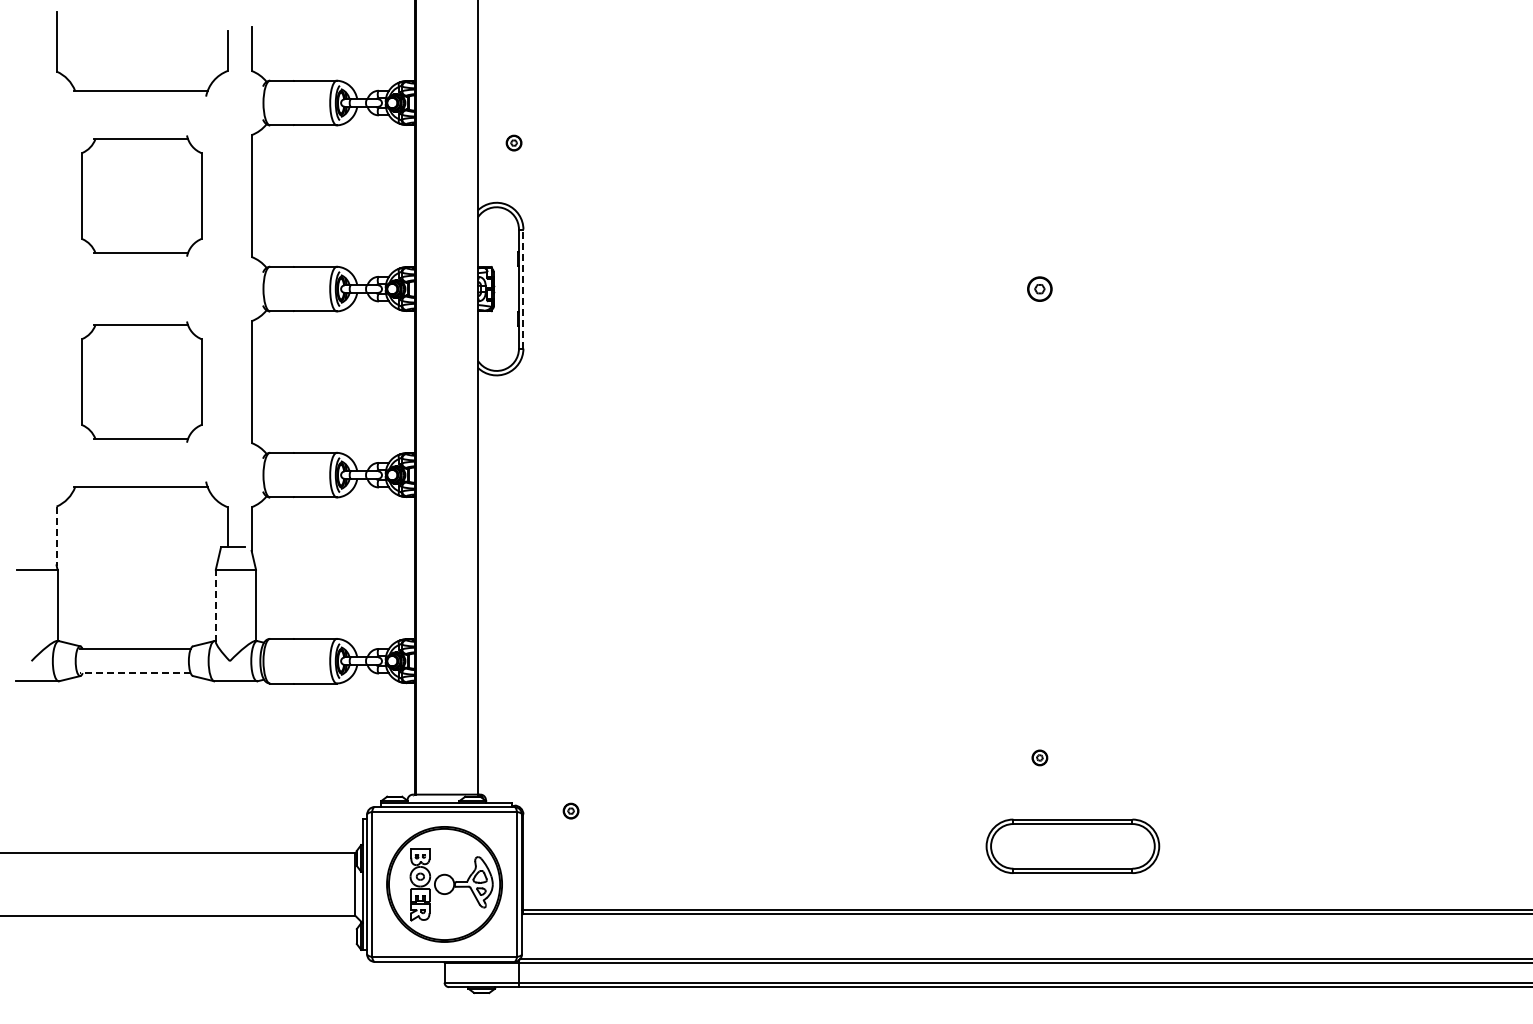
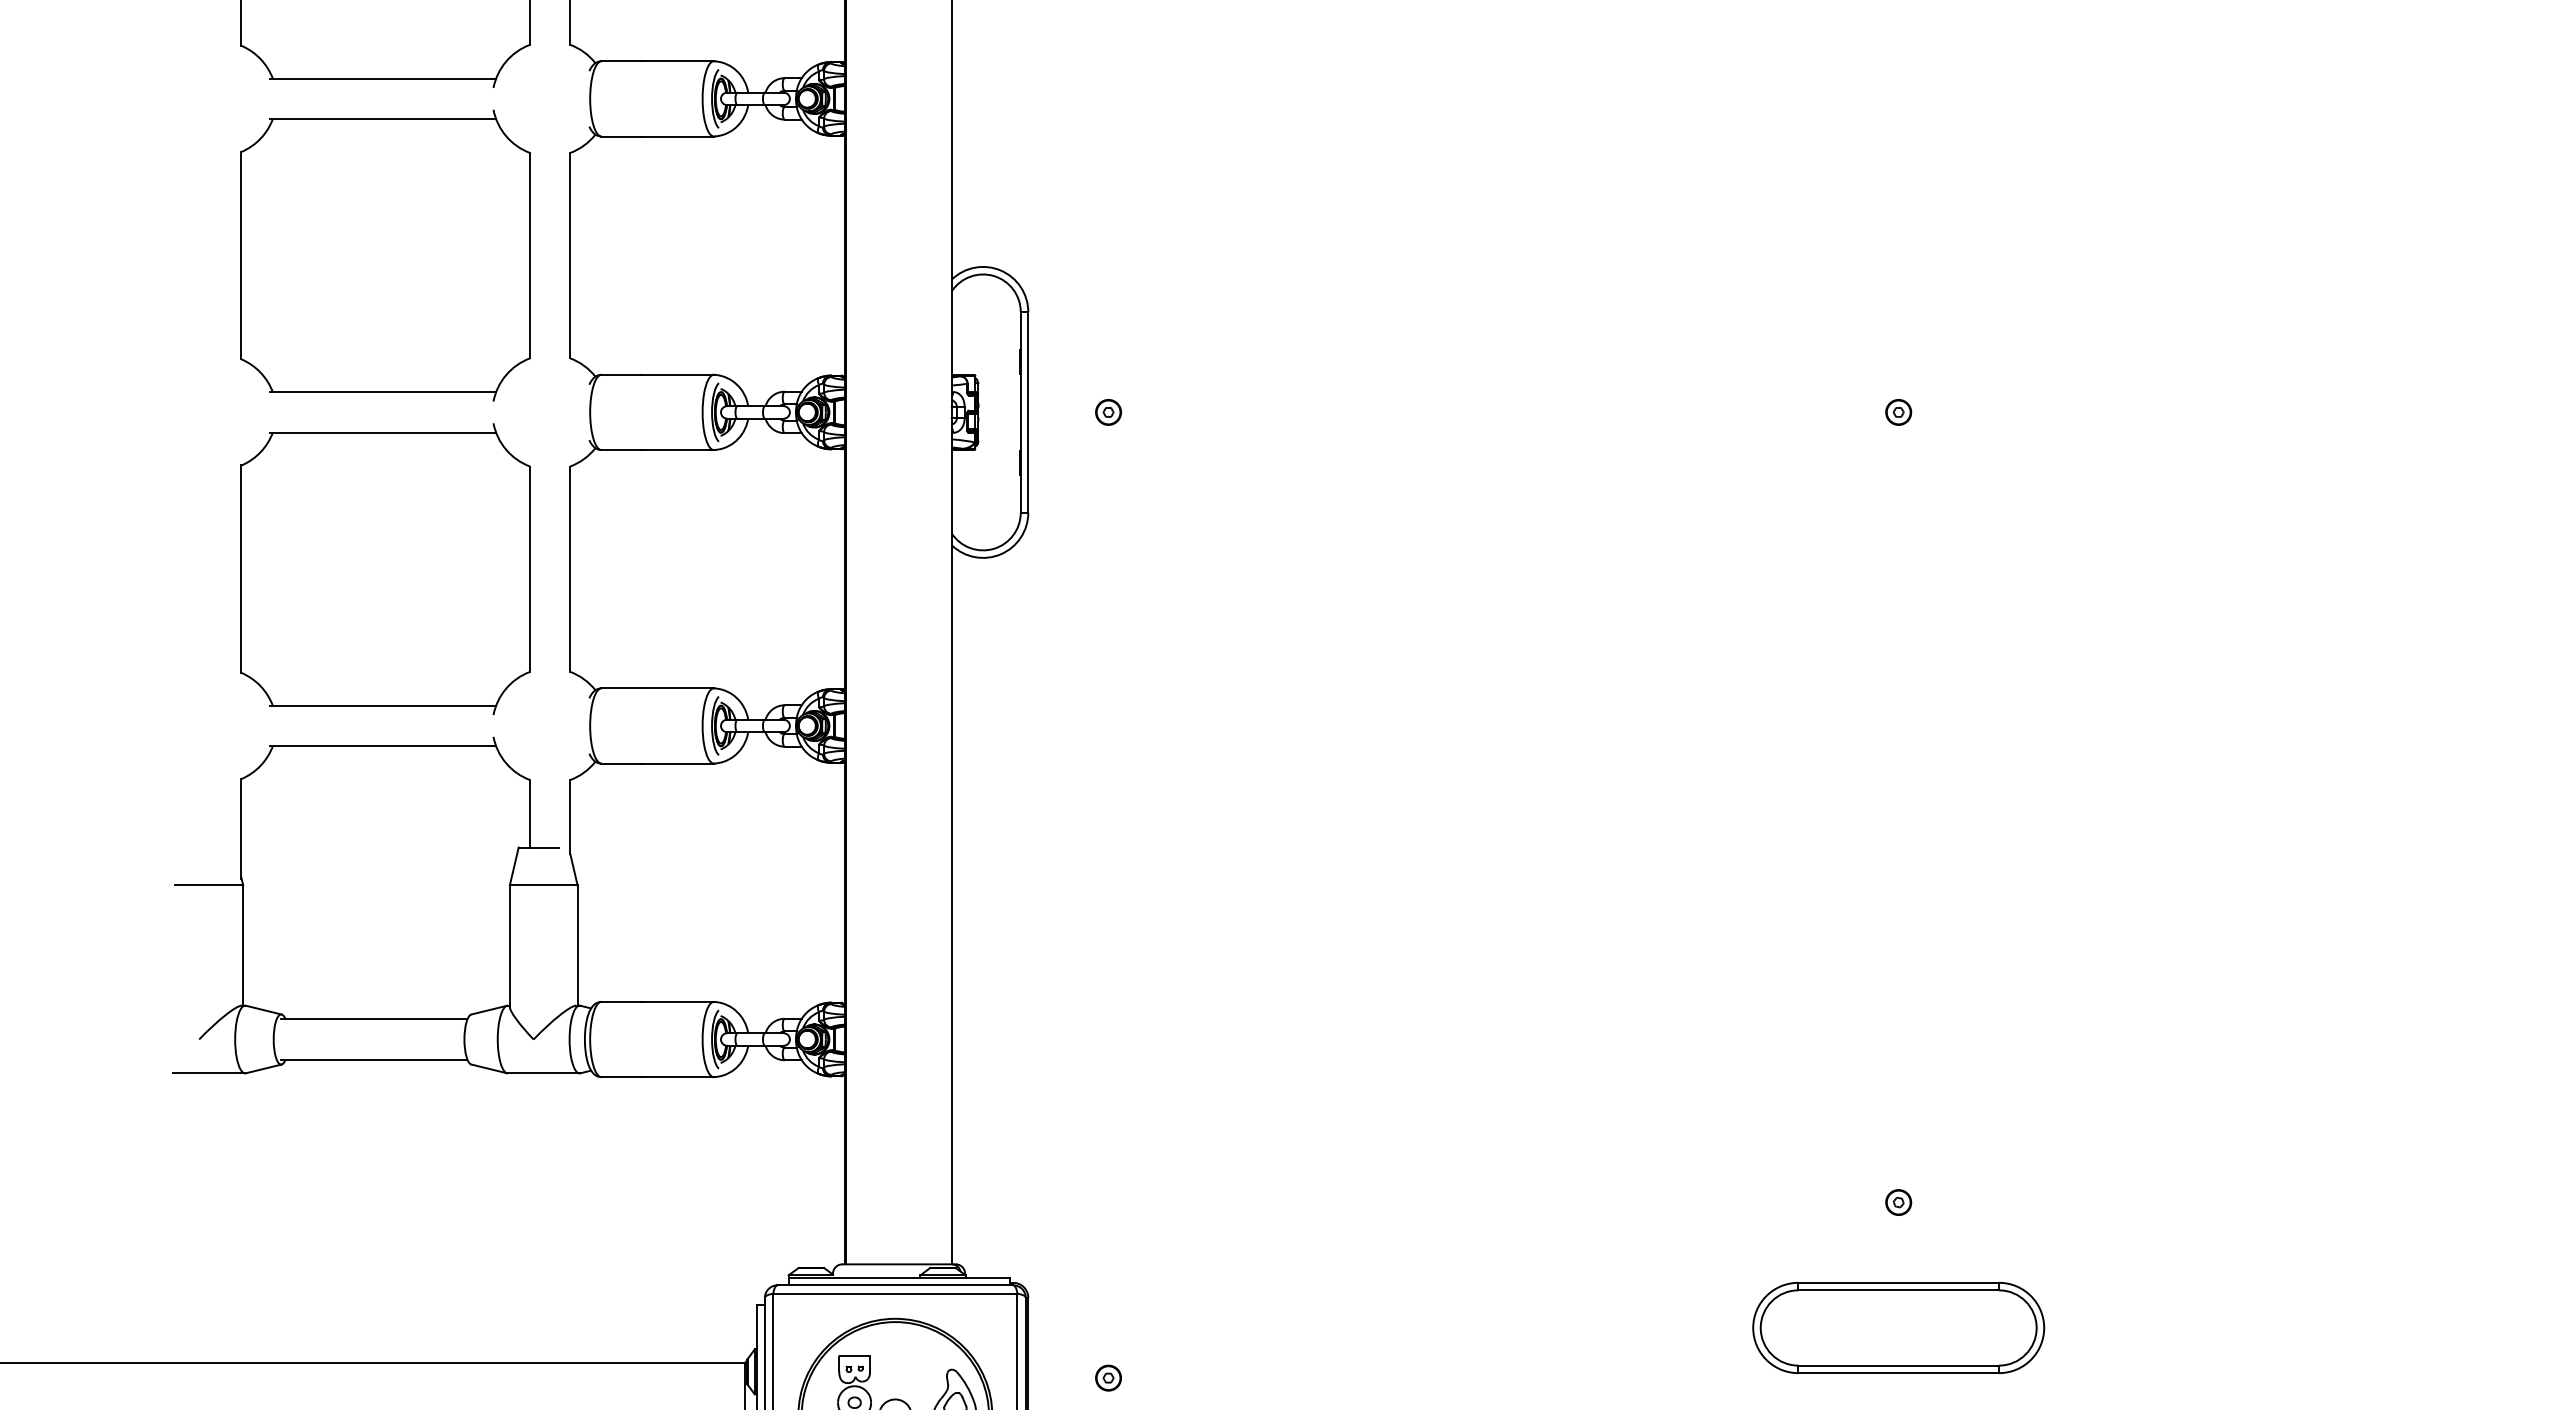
part: (513, 142) -> (1107, 411), moved
part: (142, 195) -> (386, 254), size x1.43
part: (1039, 288) -> (1897, 411), size x0.62
line: (523, 289) -> (1028, 413), dashed -> solid
part: (142, 381) -> (386, 568), size x1.43
line: (56, 536) -> (241, 829), dashed -> solid
line: (215, 605) -> (509, 945), dashed -> solid
line: (134, 673) -> (372, 1060), dashed -> solid
part: (570, 810) -> (1107, 1377), moved
part: (1072, 845) -> (1897, 1326), moved

